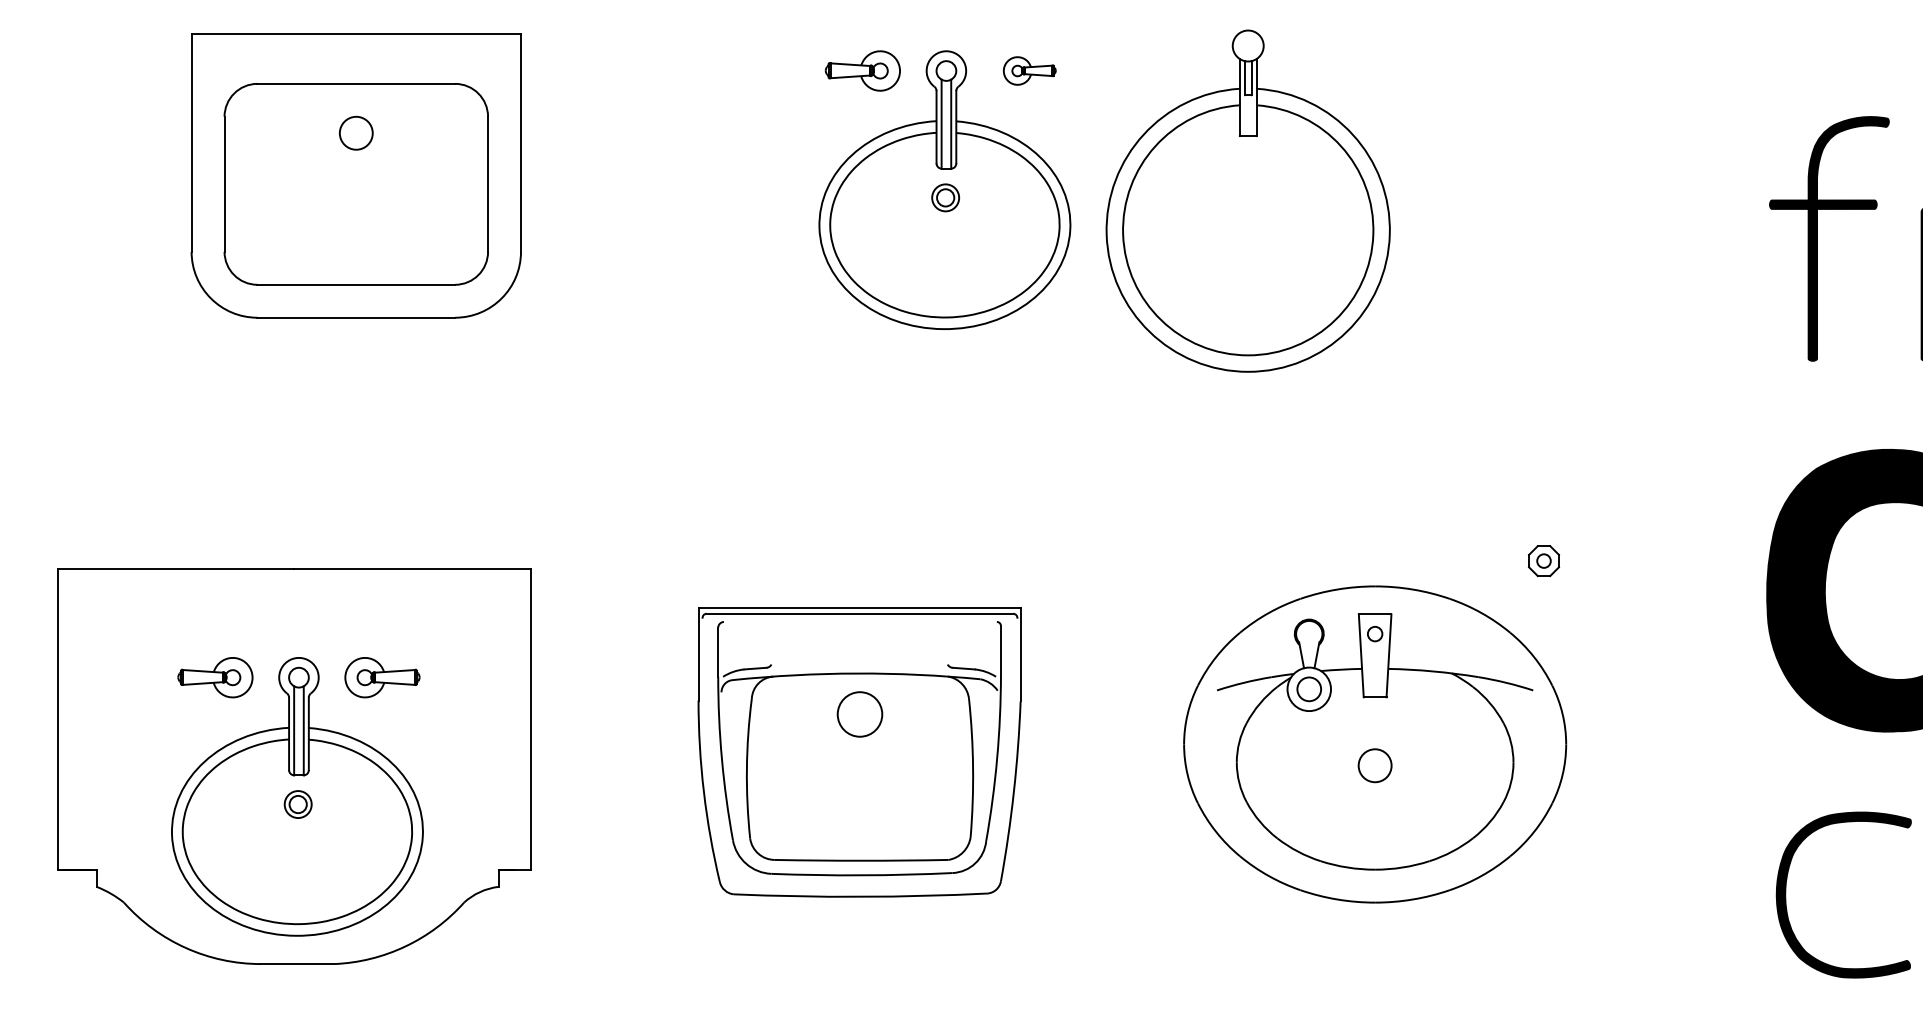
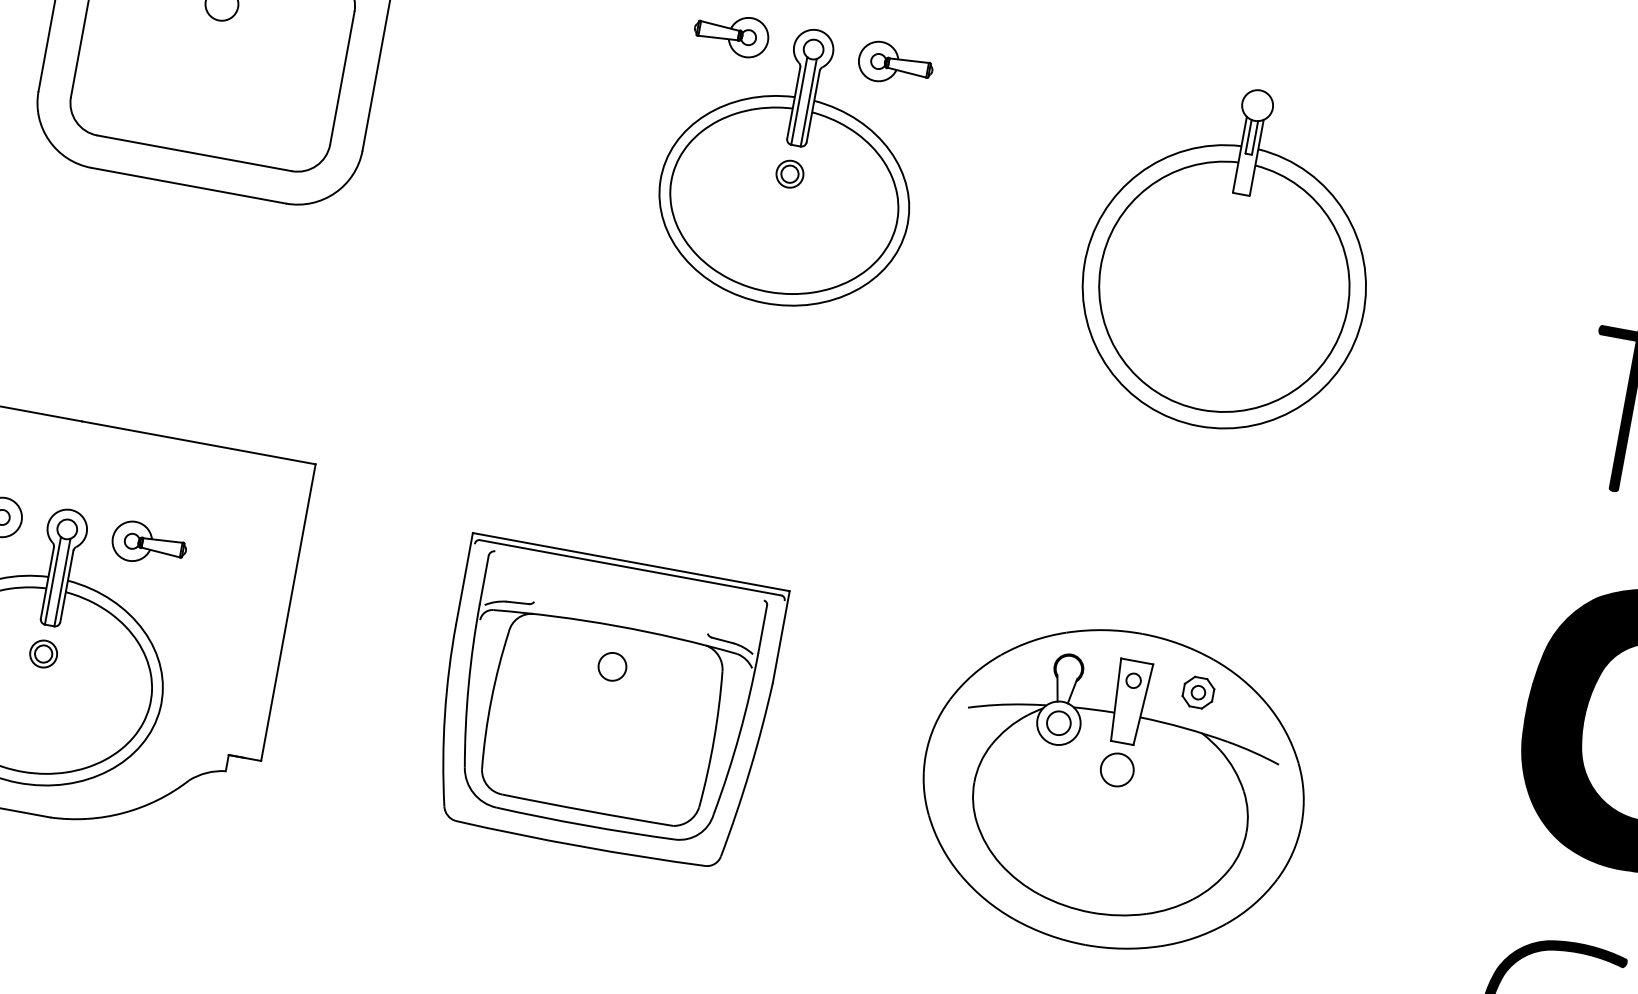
part: (1029, 70) -> (895, 64), size x1.43
part: (1247, 200) -> (1229, 257), moved
part: (1544, 561) -> (1198, 693), moved
circle: (859, 714) -> (611, 666), size x0.62
circle: (1374, 765) -> (1116, 769), moved

